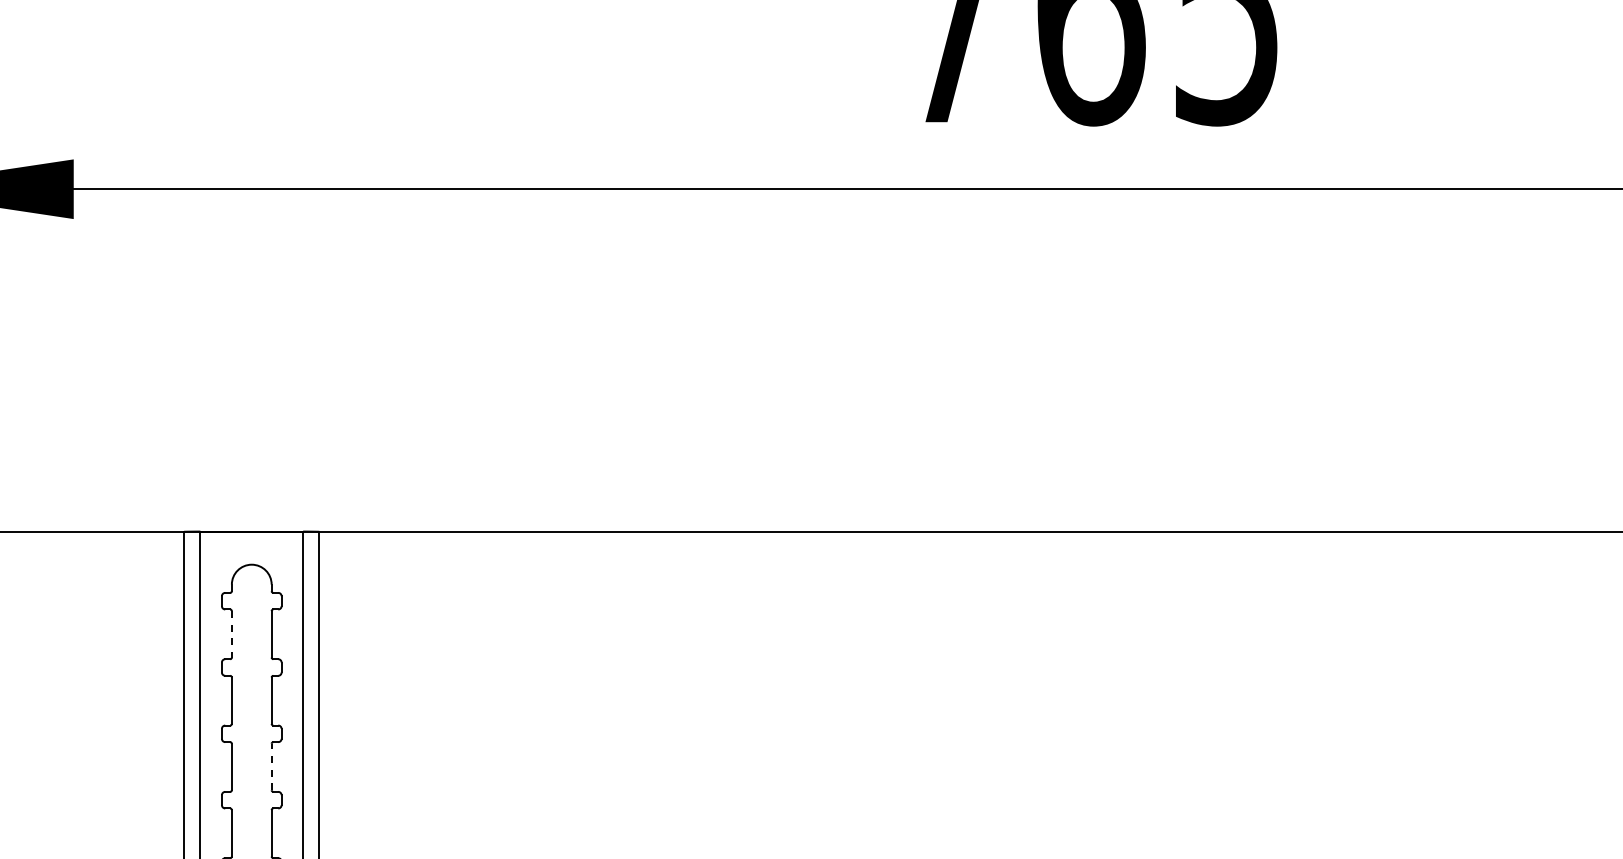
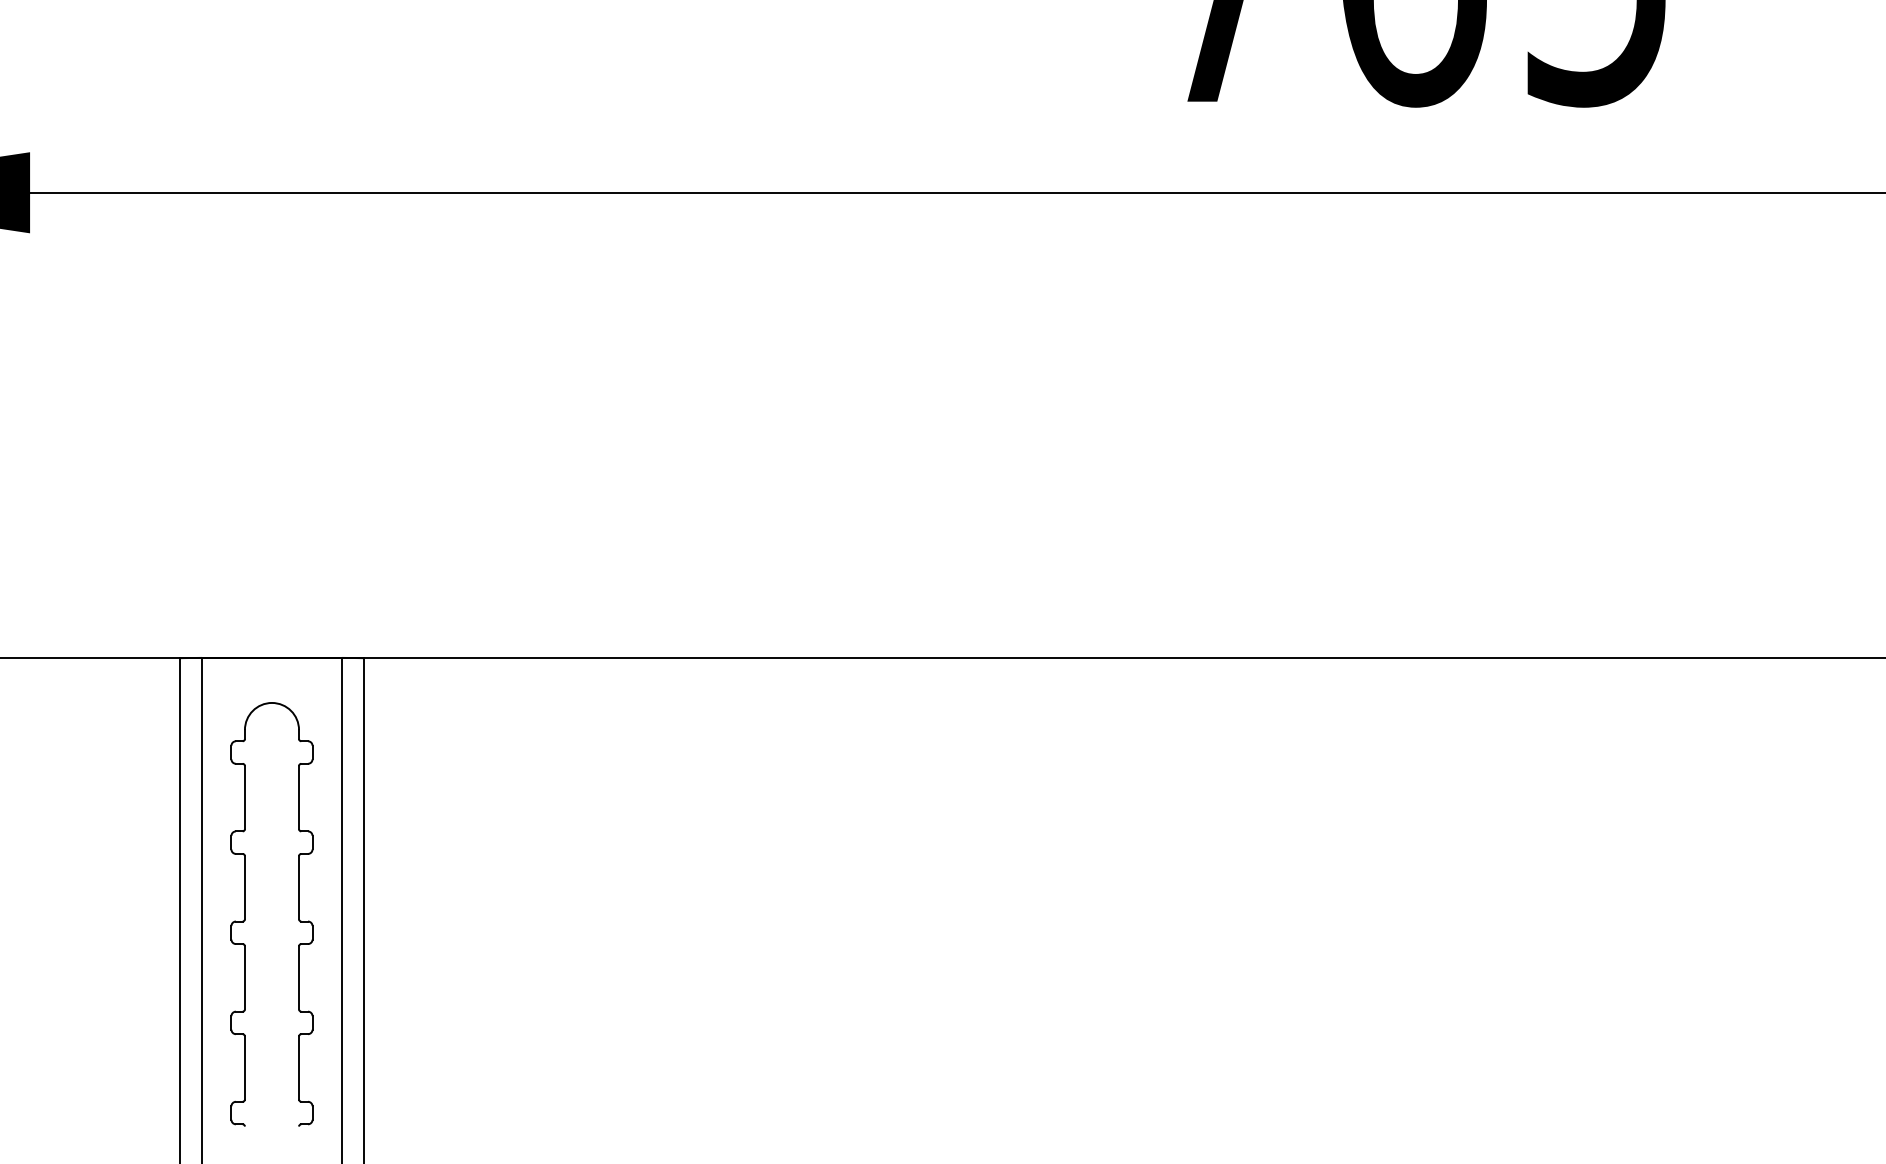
line: (231, 634) -> (244, 797), dashed -> solid
line: (271, 766) -> (298, 977), dashed -> solid

